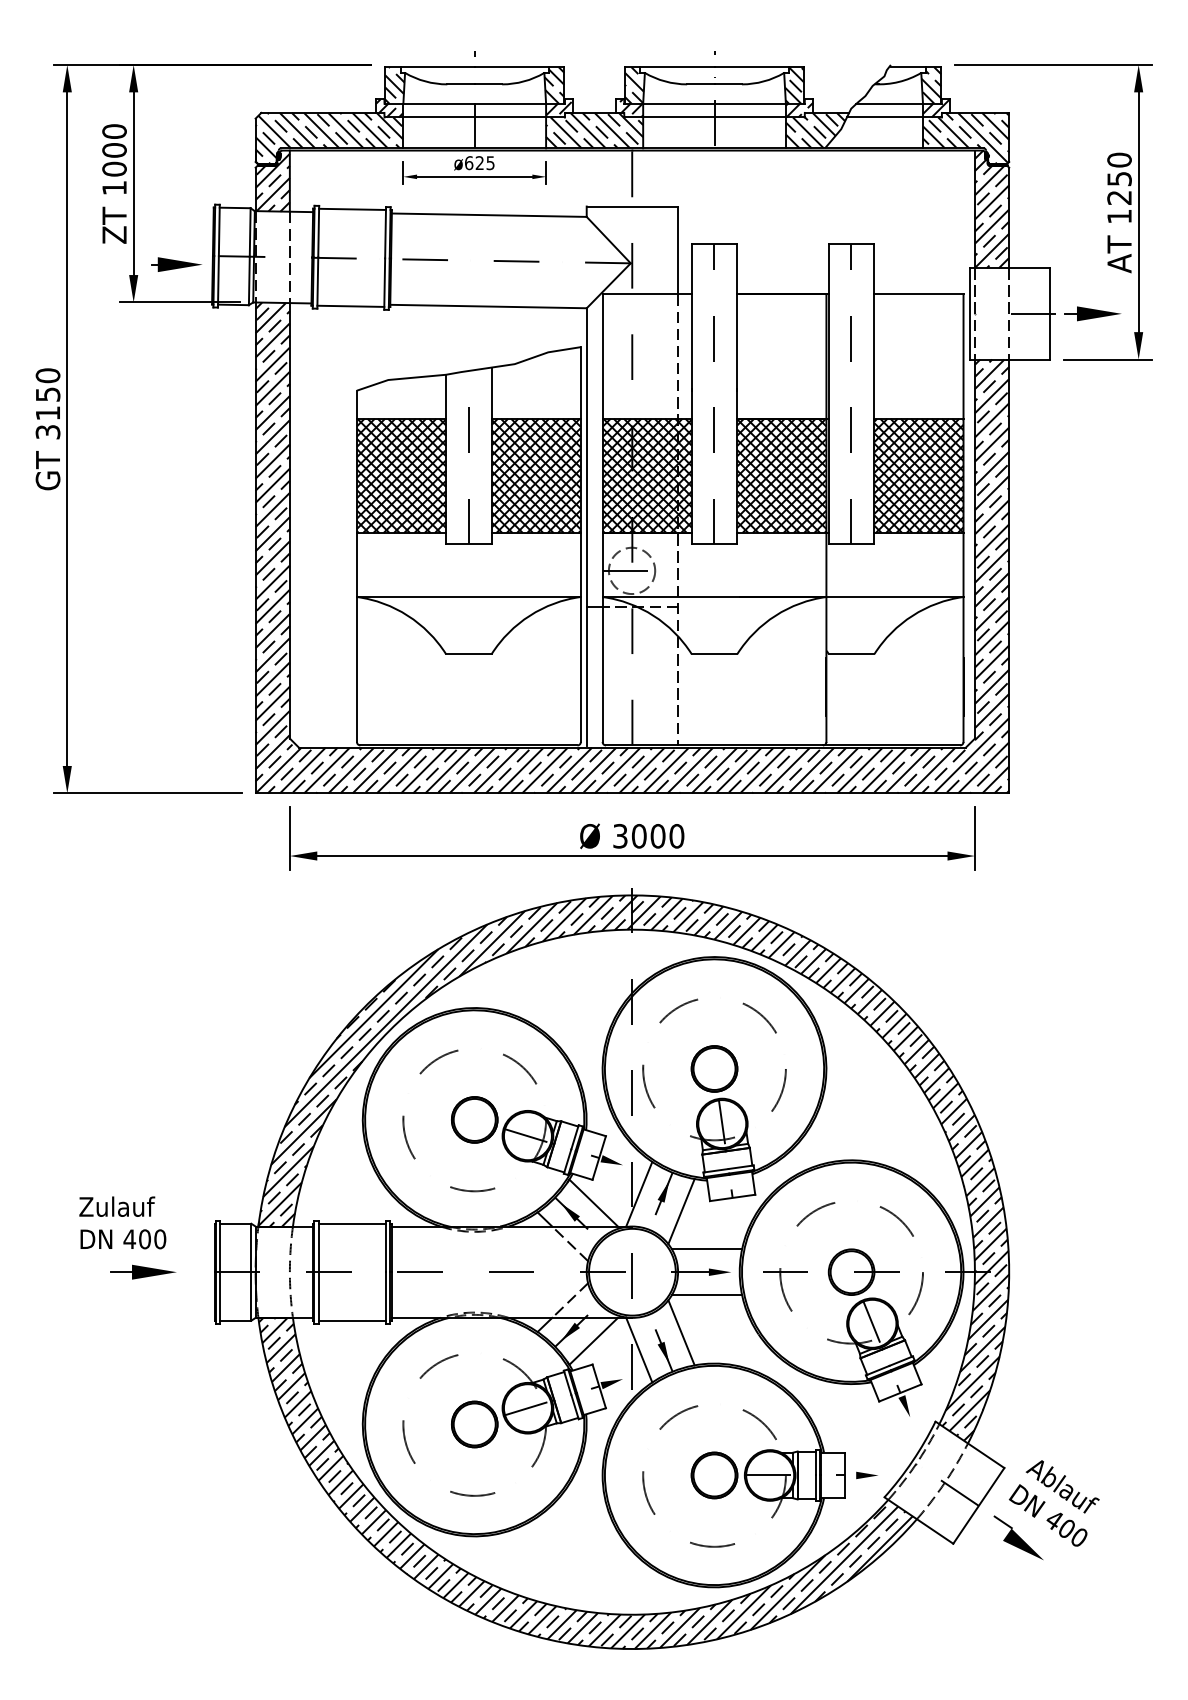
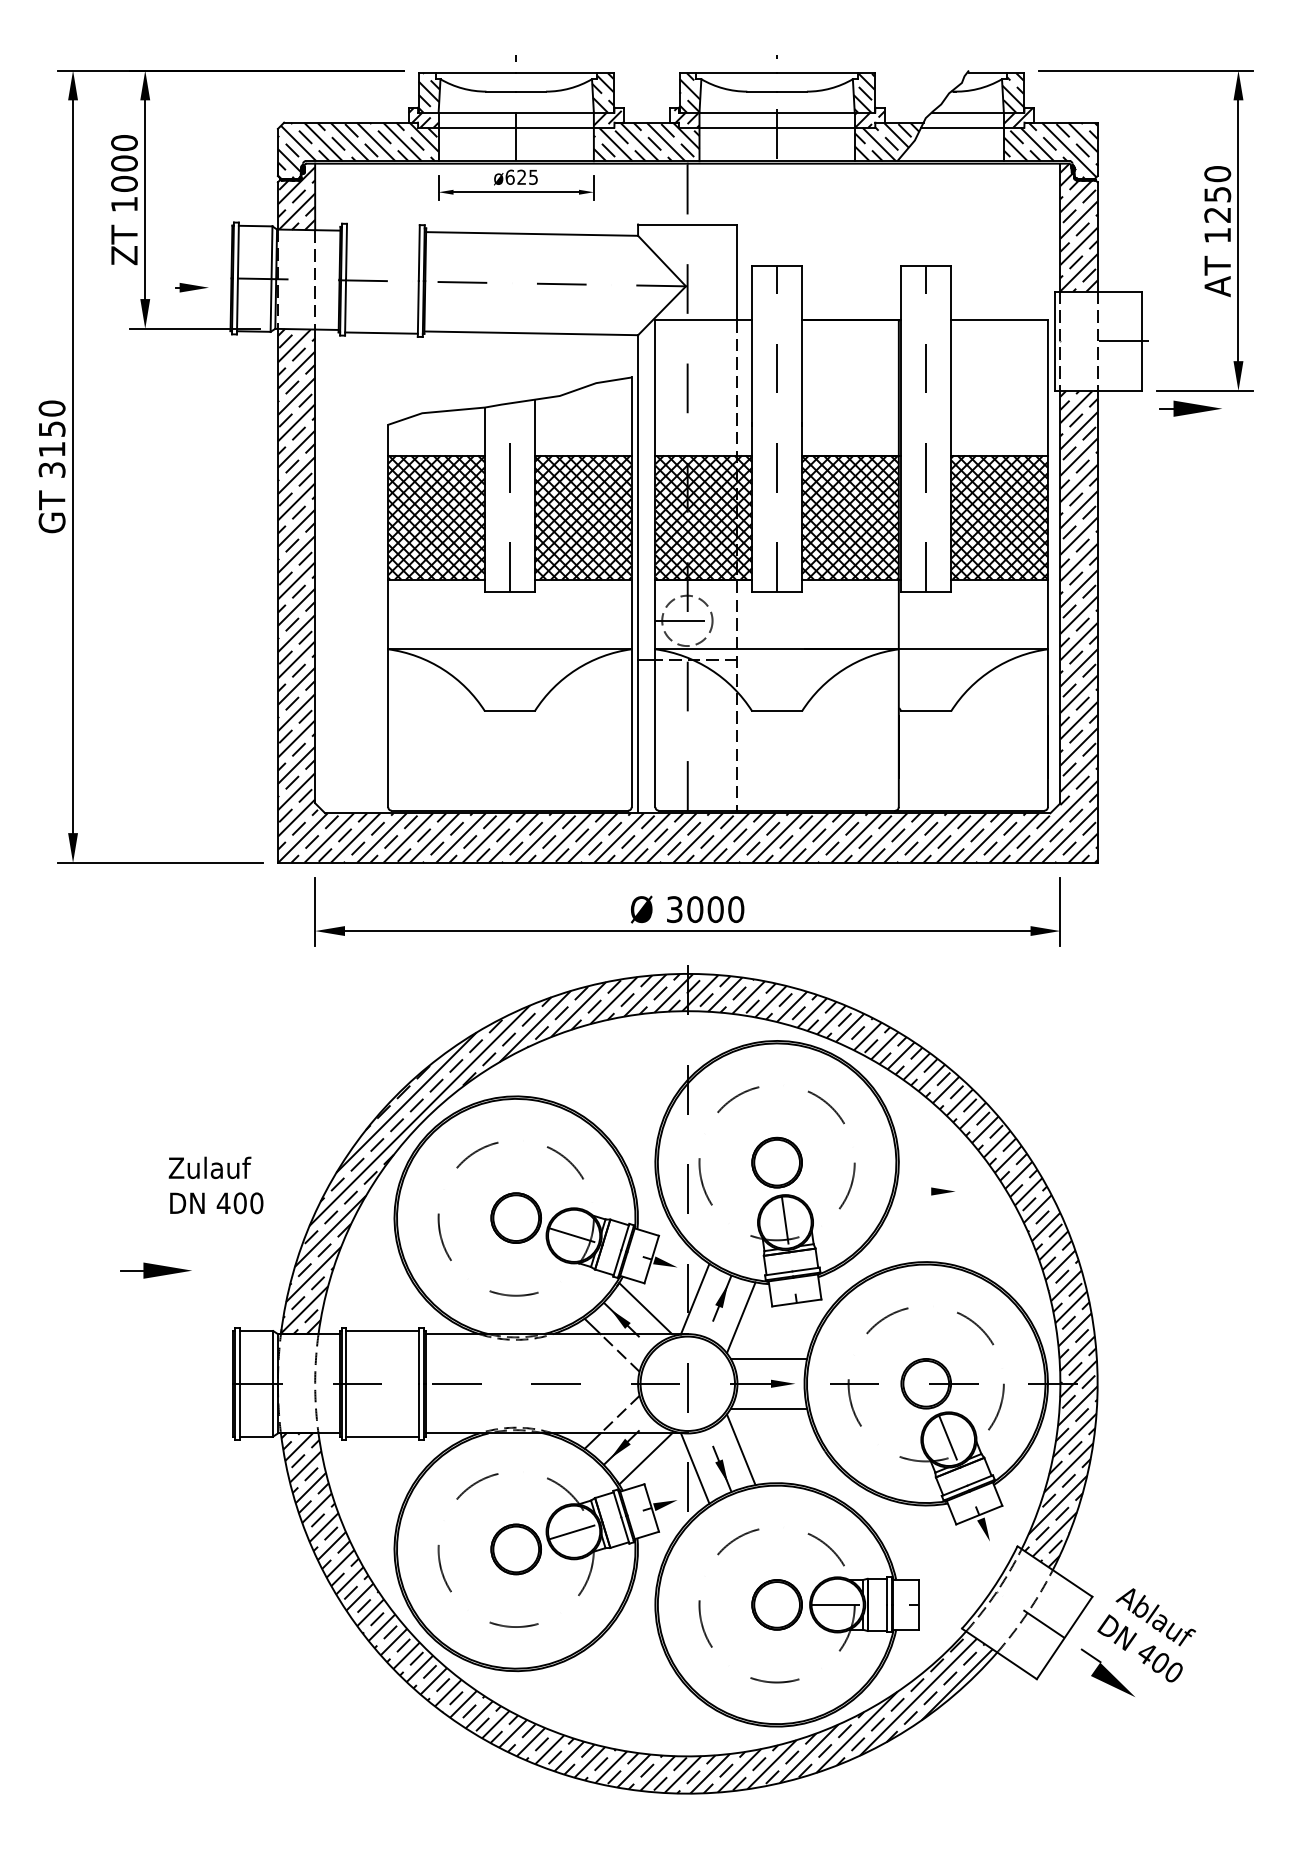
line: (352, 208) -> (383, 226), removed
part: (176, 264) -> (191, 287), size x0.6
part: (1092, 313) -> (1190, 408), moved
text: (122, 1222) -> (215, 1185), moved
part: (143, 1271) -> (155, 1269), moved
part: (866, 1475) -> (942, 1191), moved

